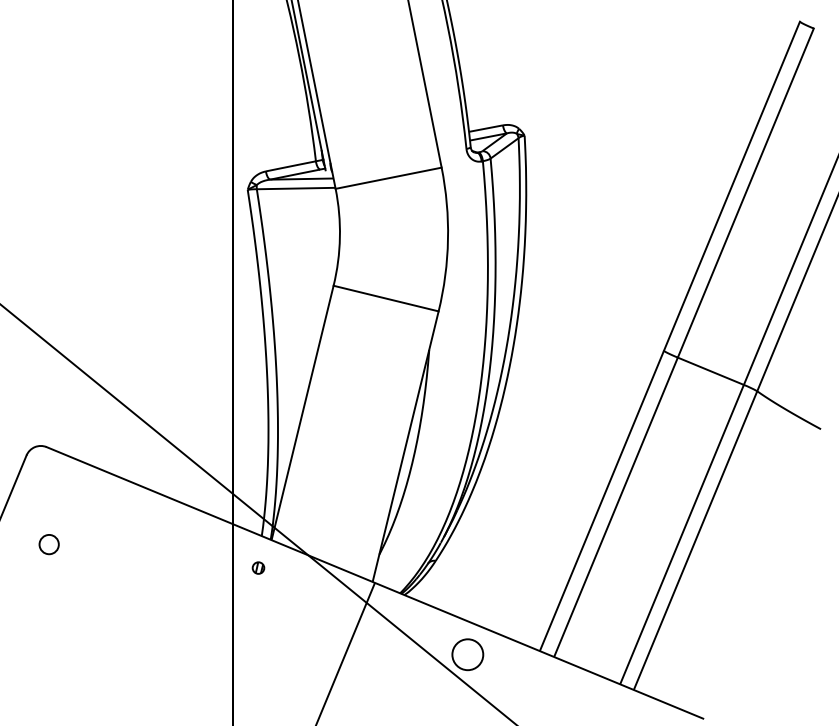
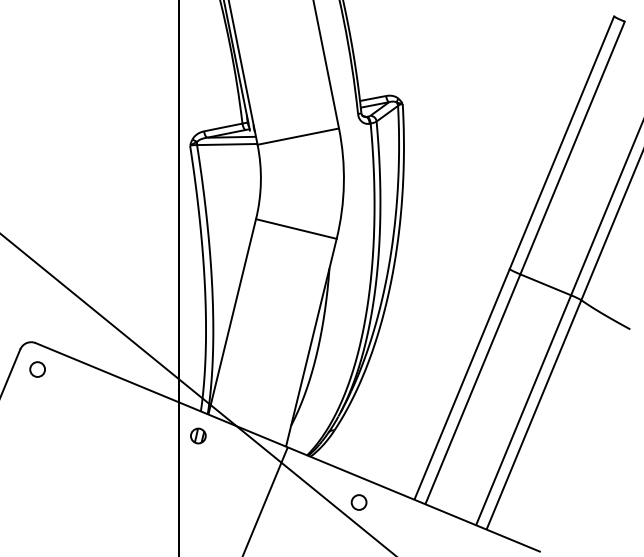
circle: (48, 544) -> (37, 369), moved
part: (258, 567) -> (198, 435), size x1.67
circle: (467, 654) -> (358, 502), size x0.62

